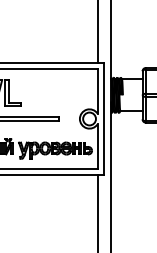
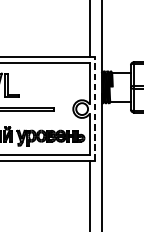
line: (104, 118) -> (95, 108), solid -> dashed

